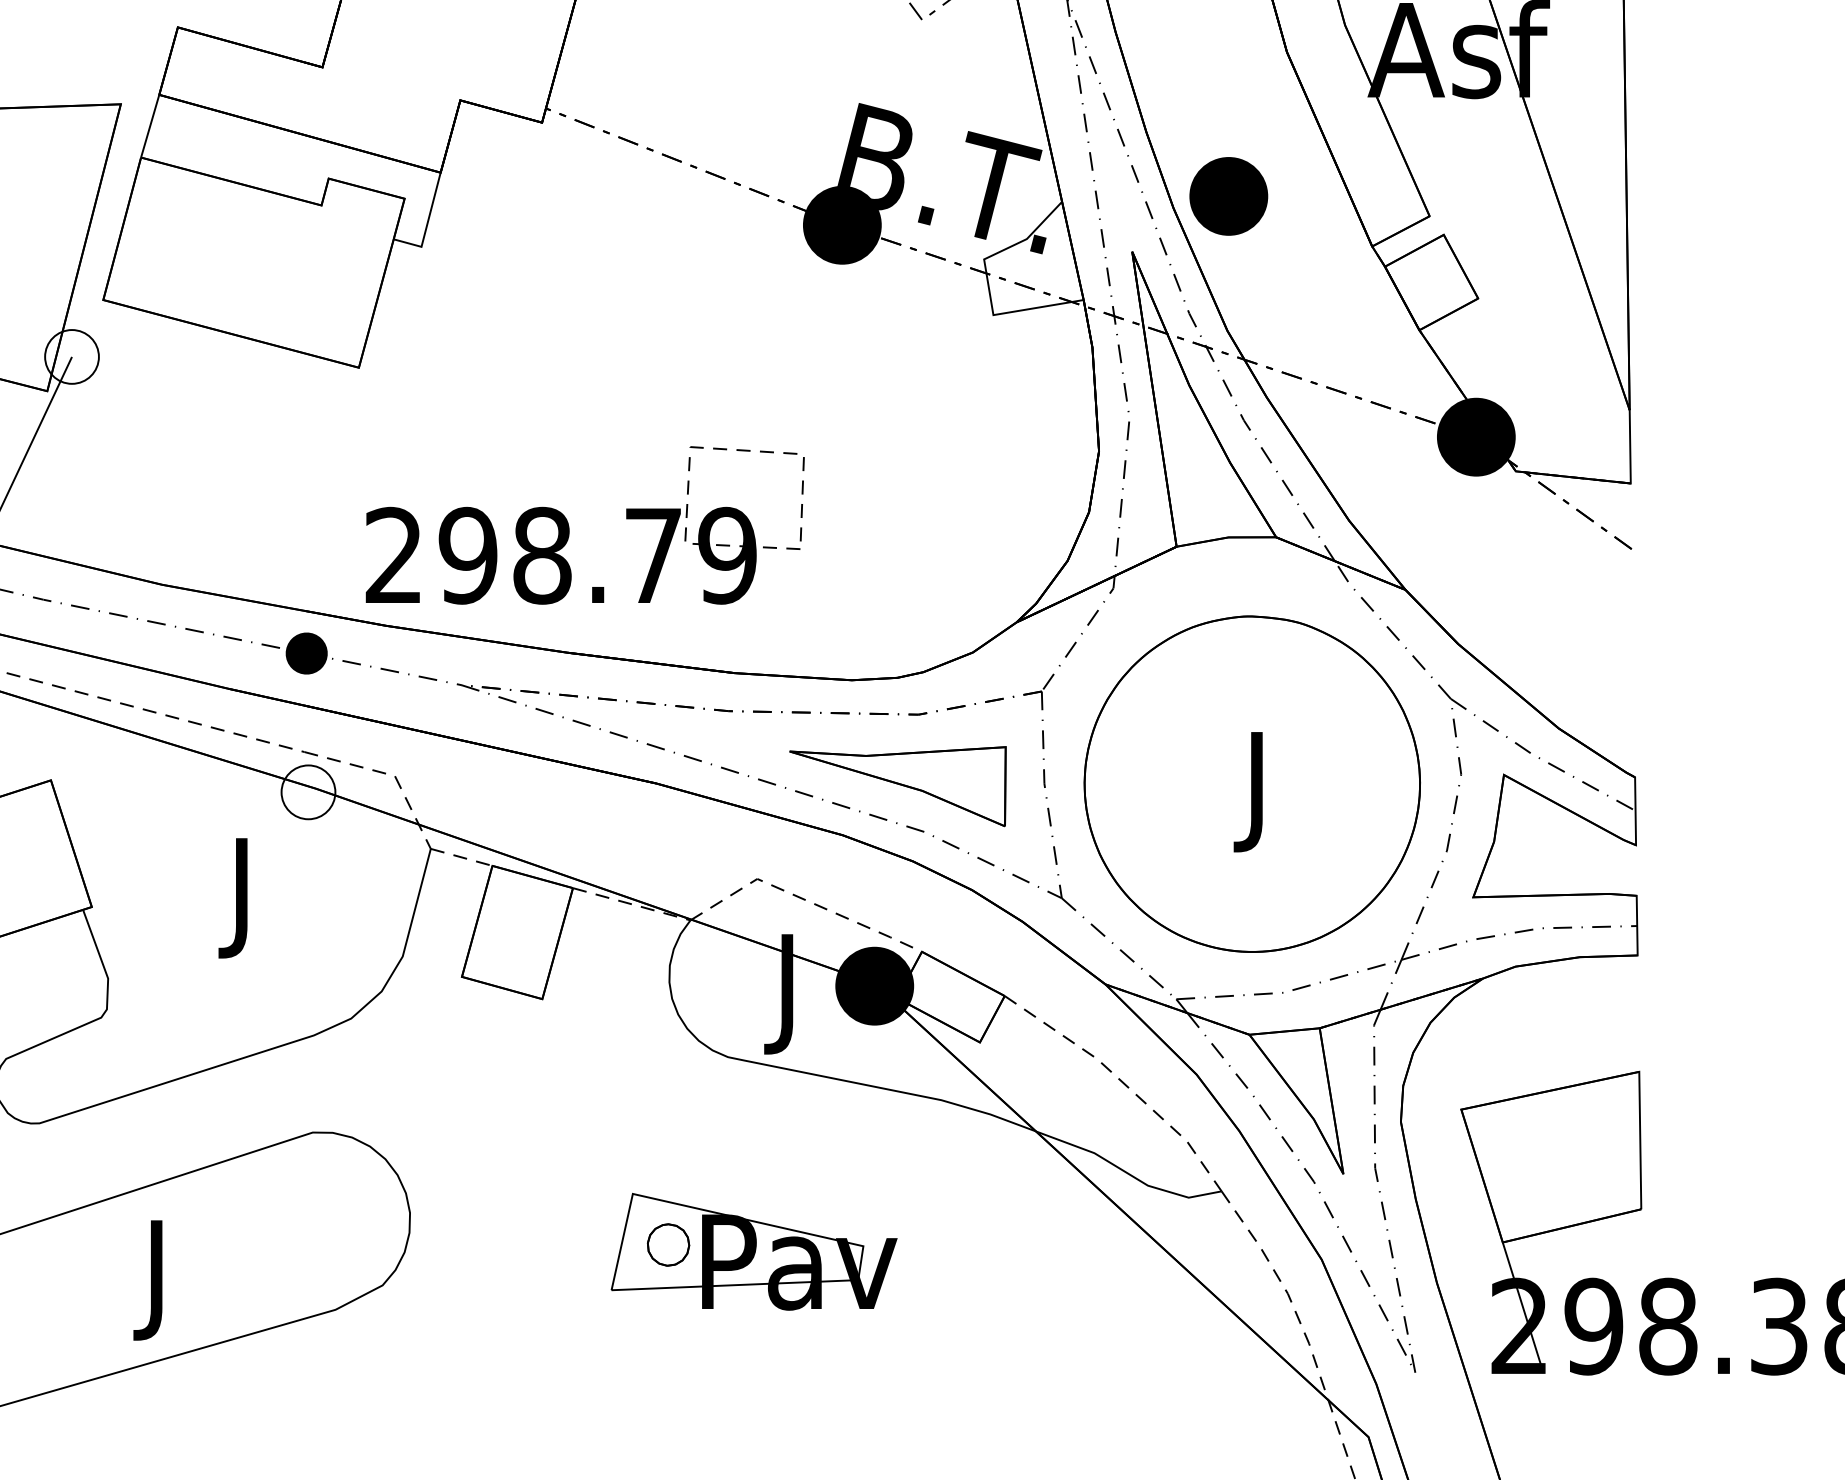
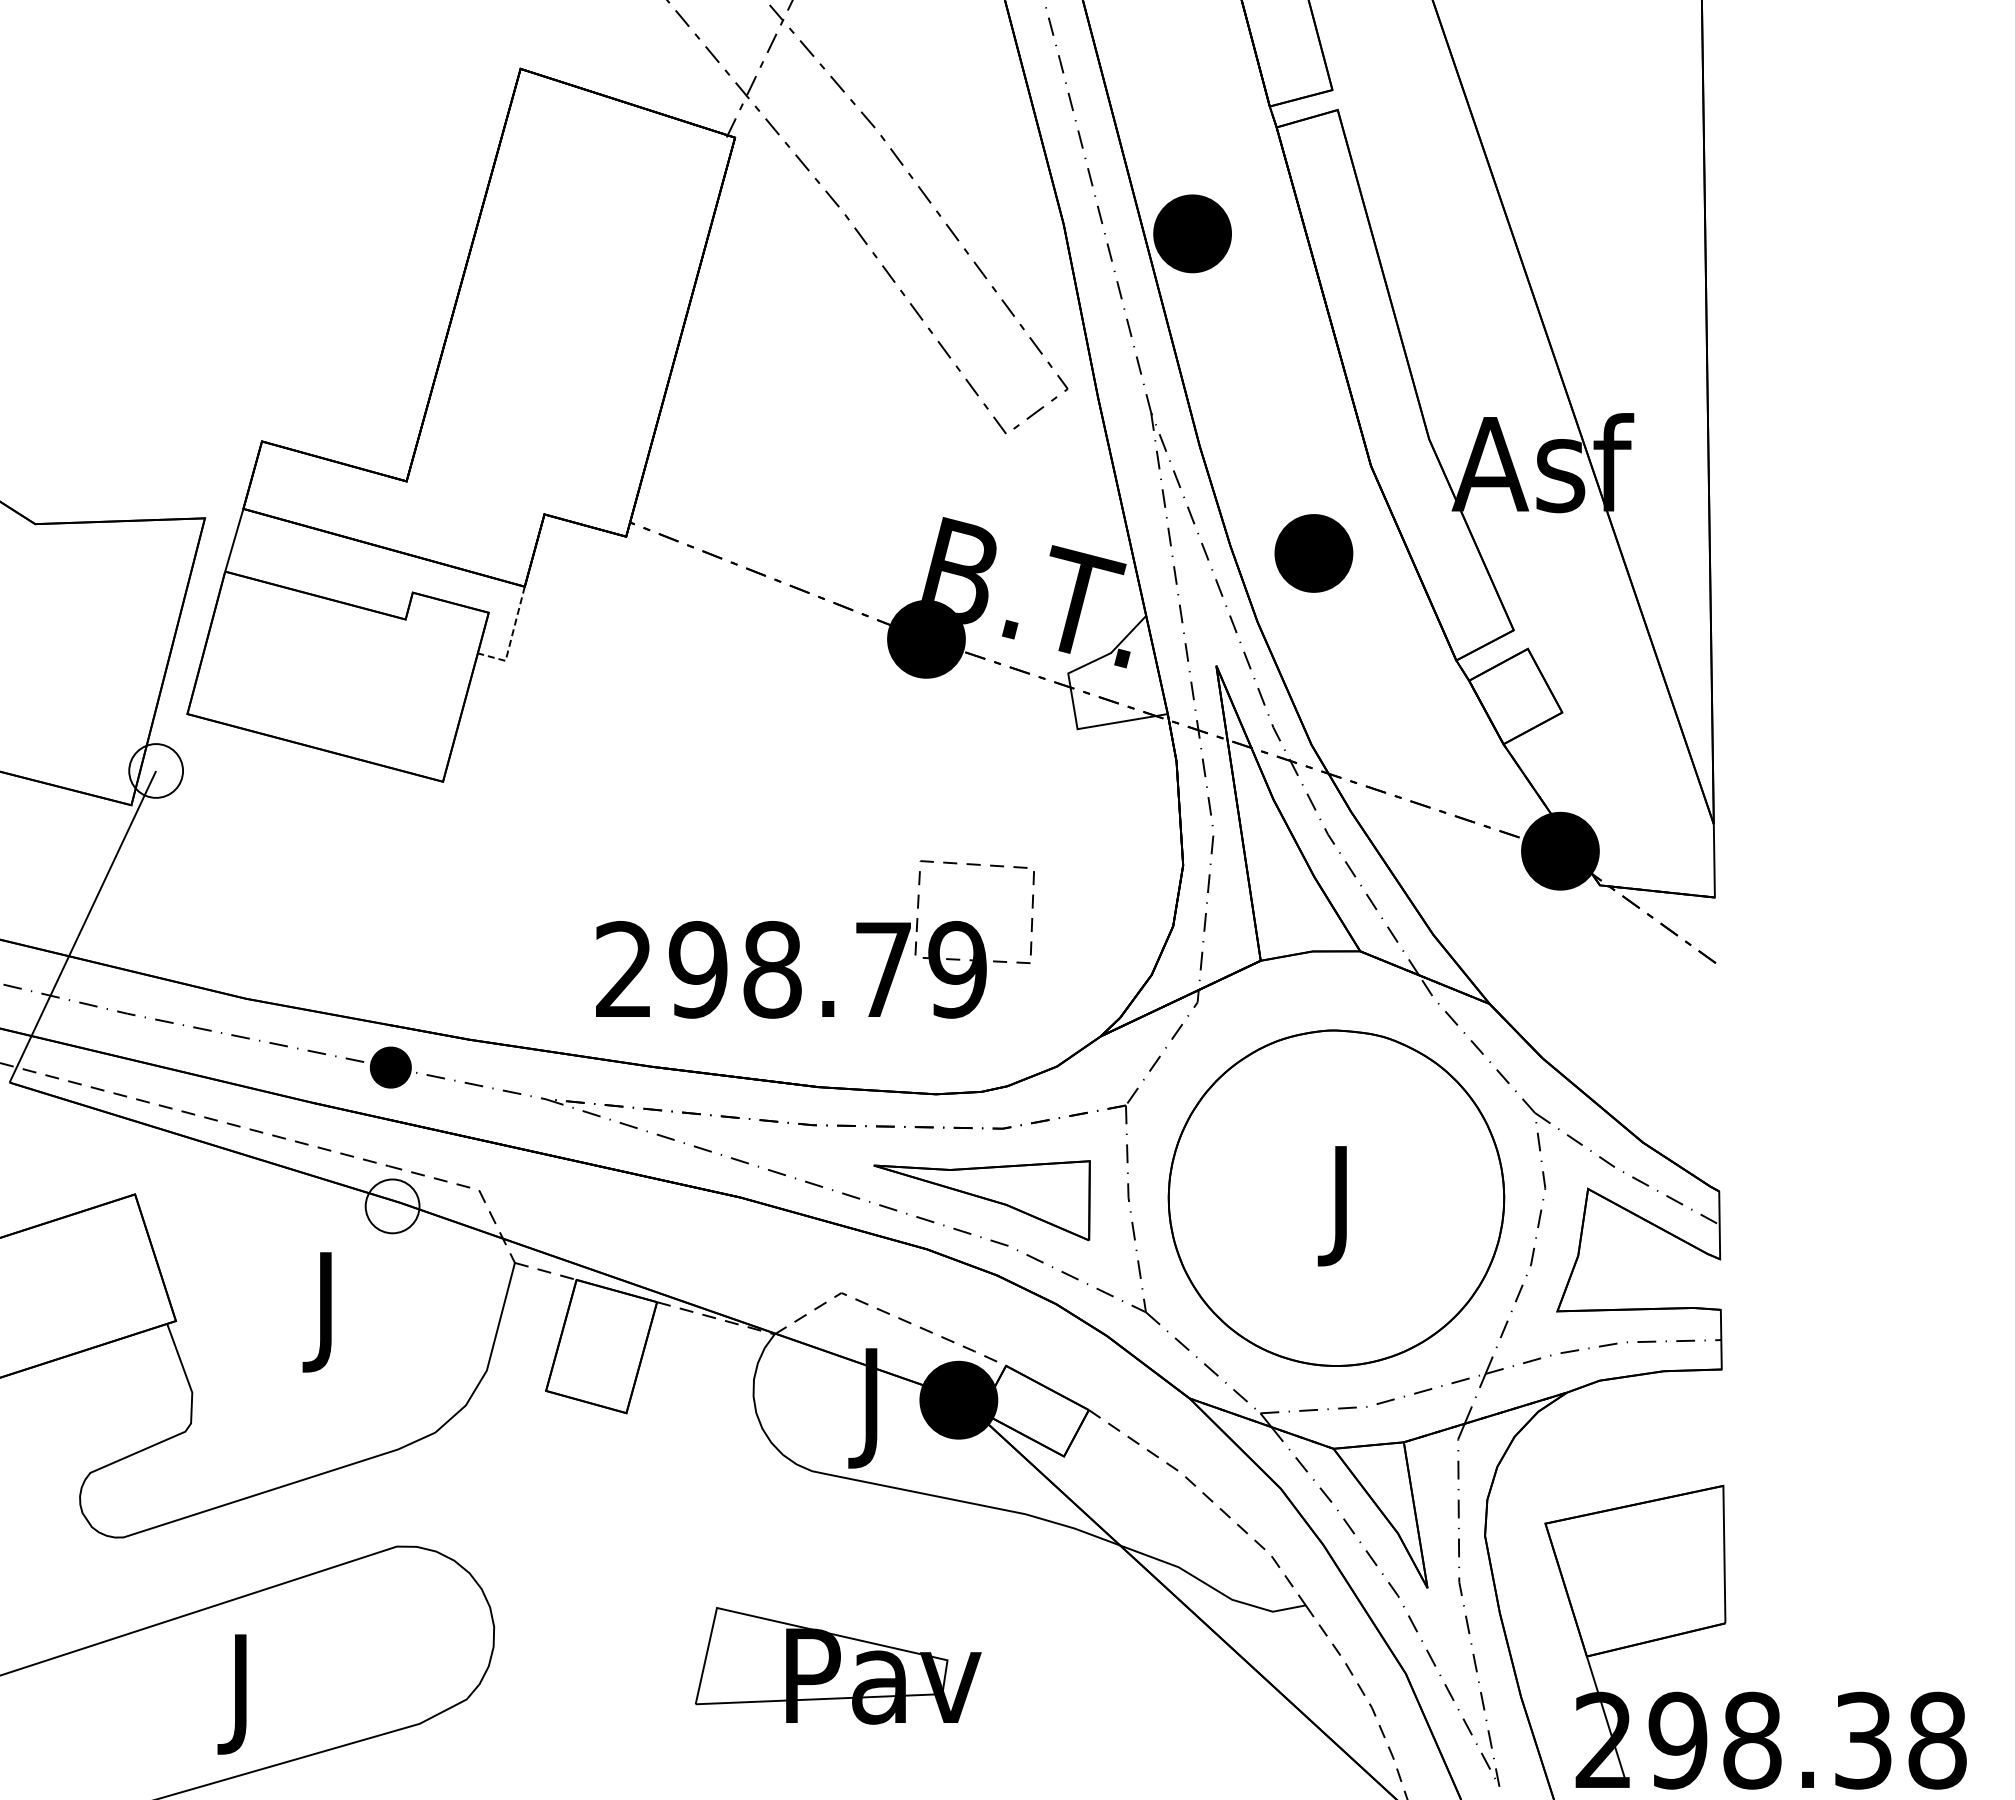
part: (1228, 196) -> (1313, 553), moved
line: (427, 224) -> (511, 638), solid -> dashed
part: (569, 525) -> (799, 939), moved
part: (668, 1244) -> (752, 1658), removed

